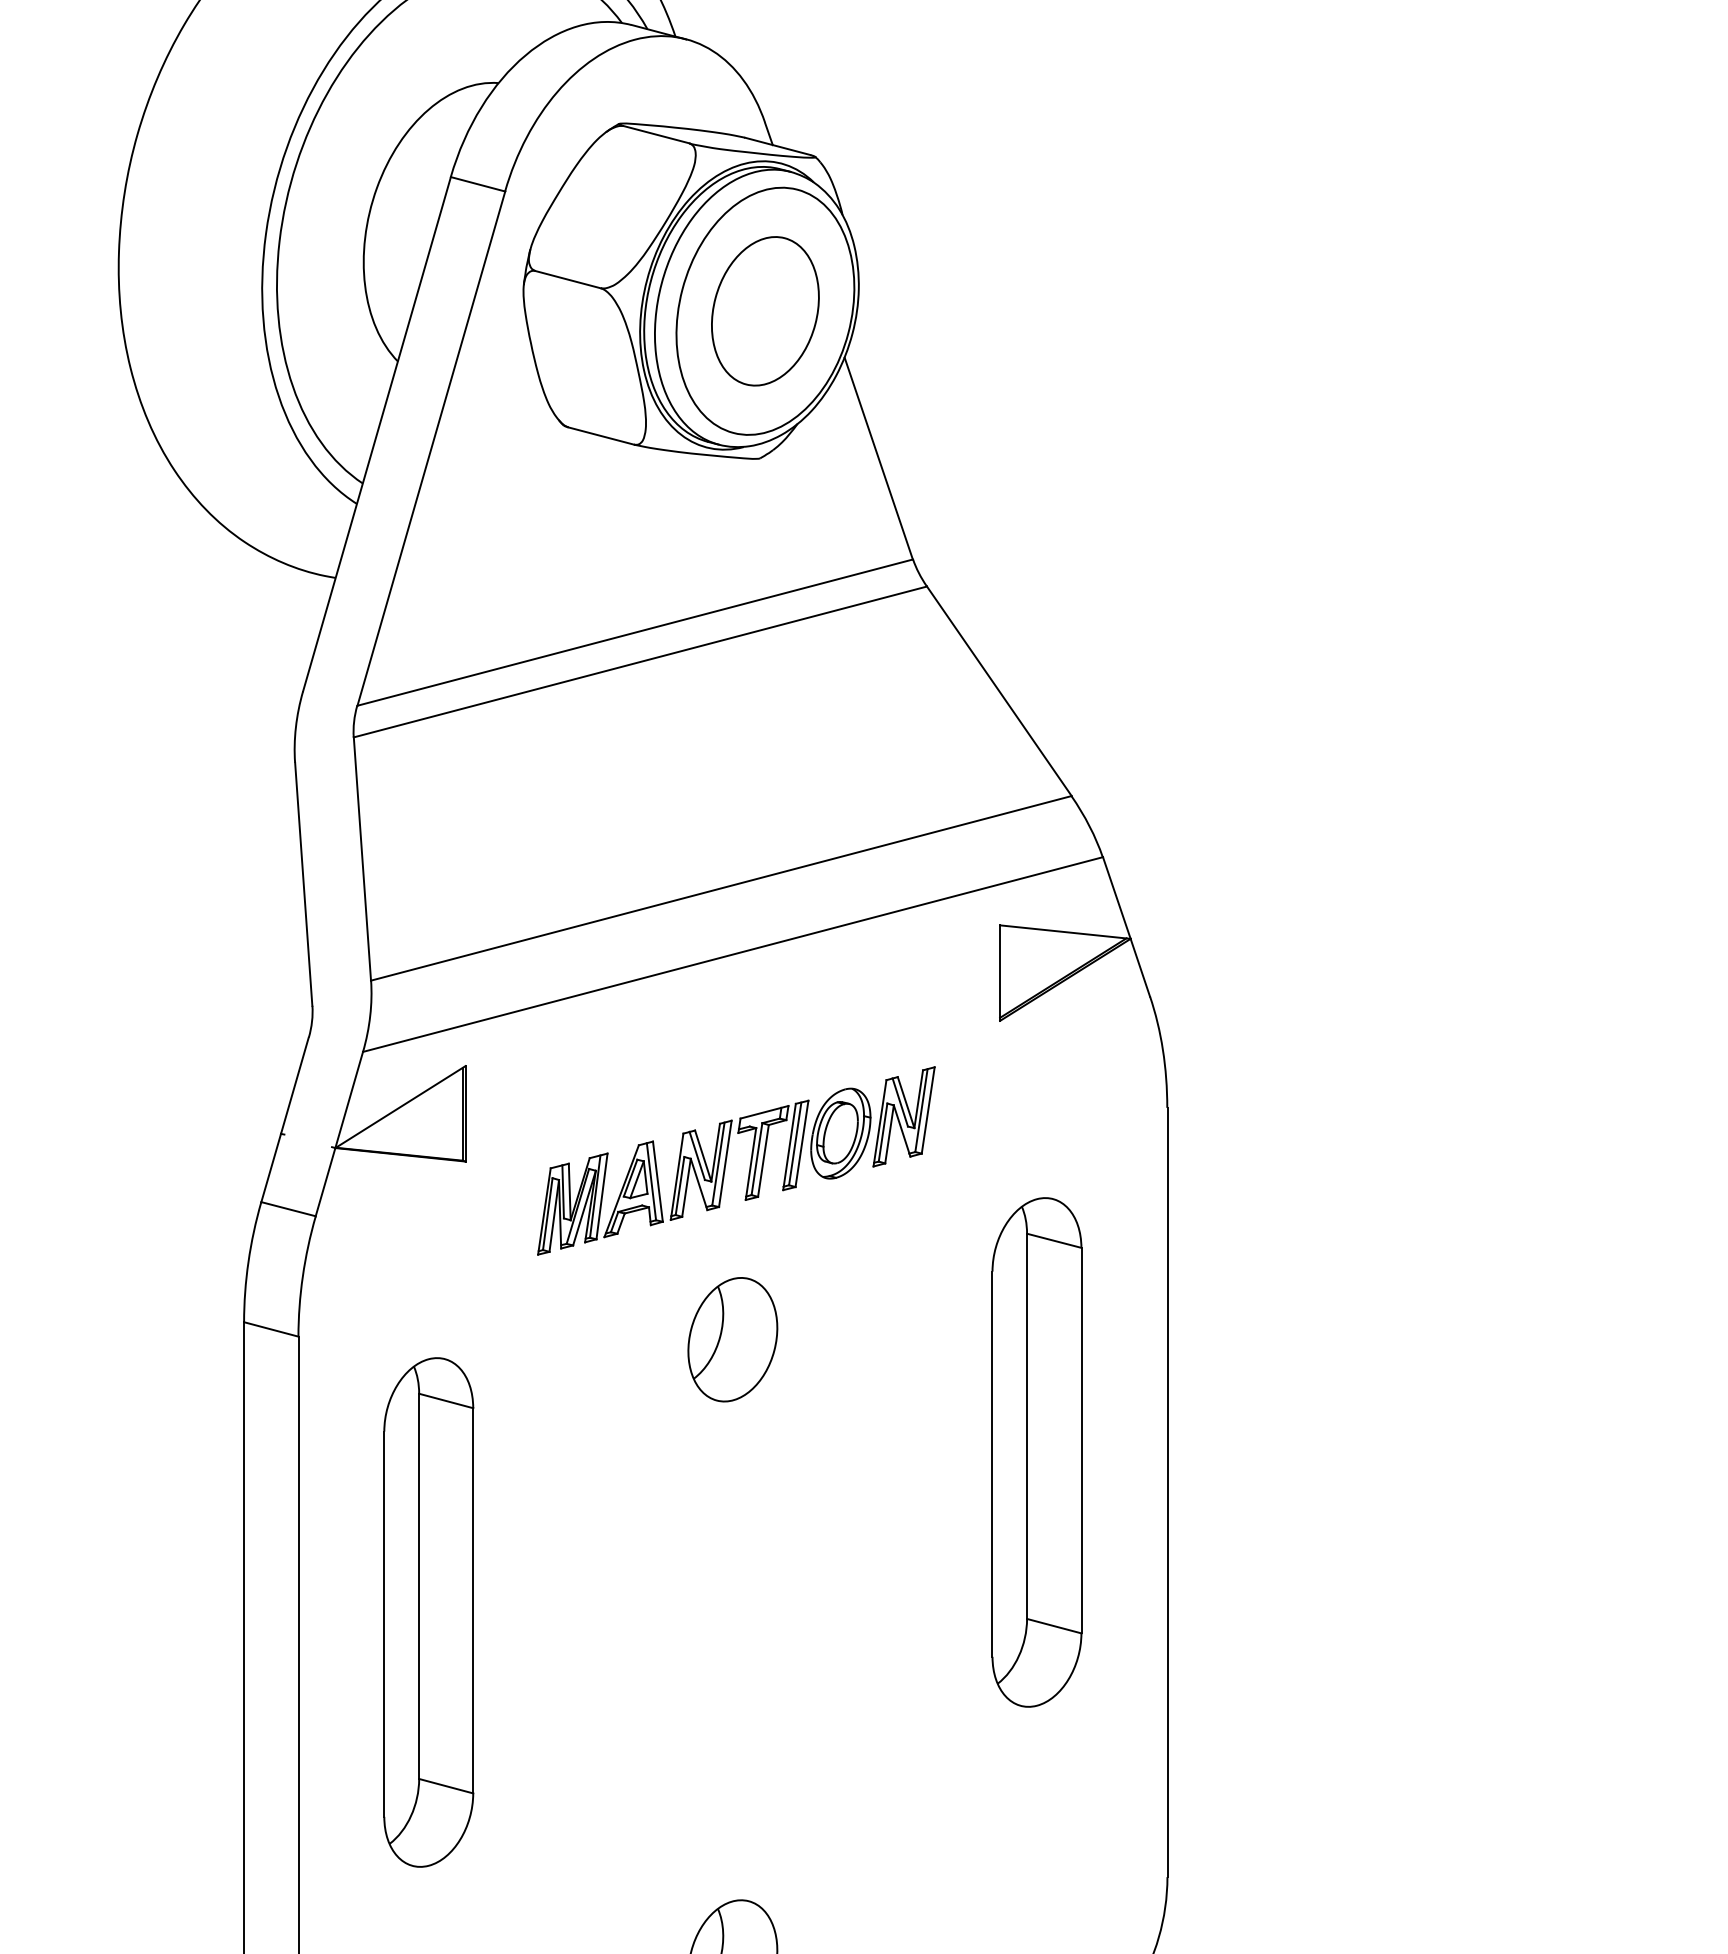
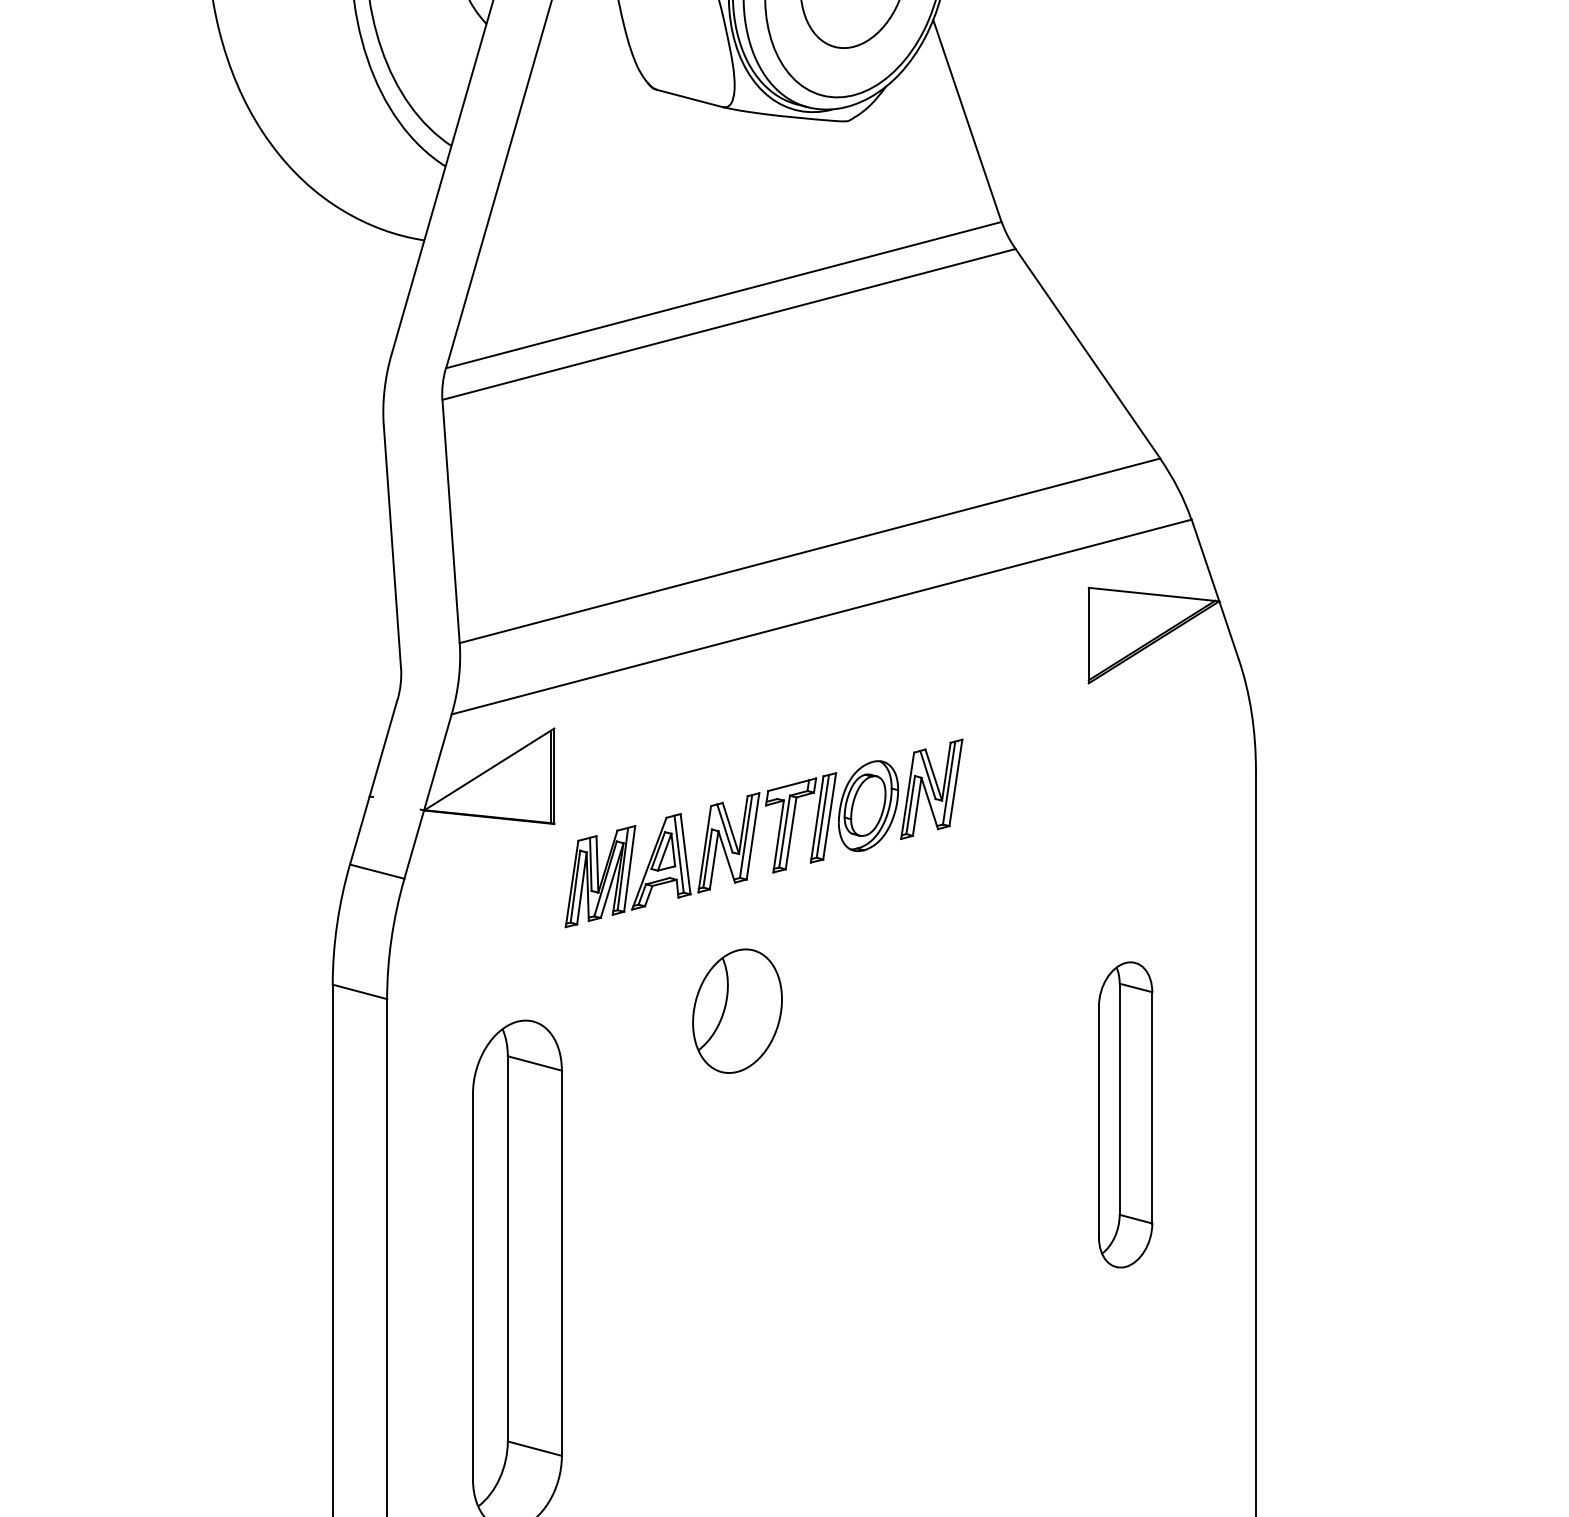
part: (727, 1157) -> (755, 829), moved
part: (732, 1339) -> (737, 1010), moved
part: (1036, 1452) -> (1125, 1114), size x0.6

